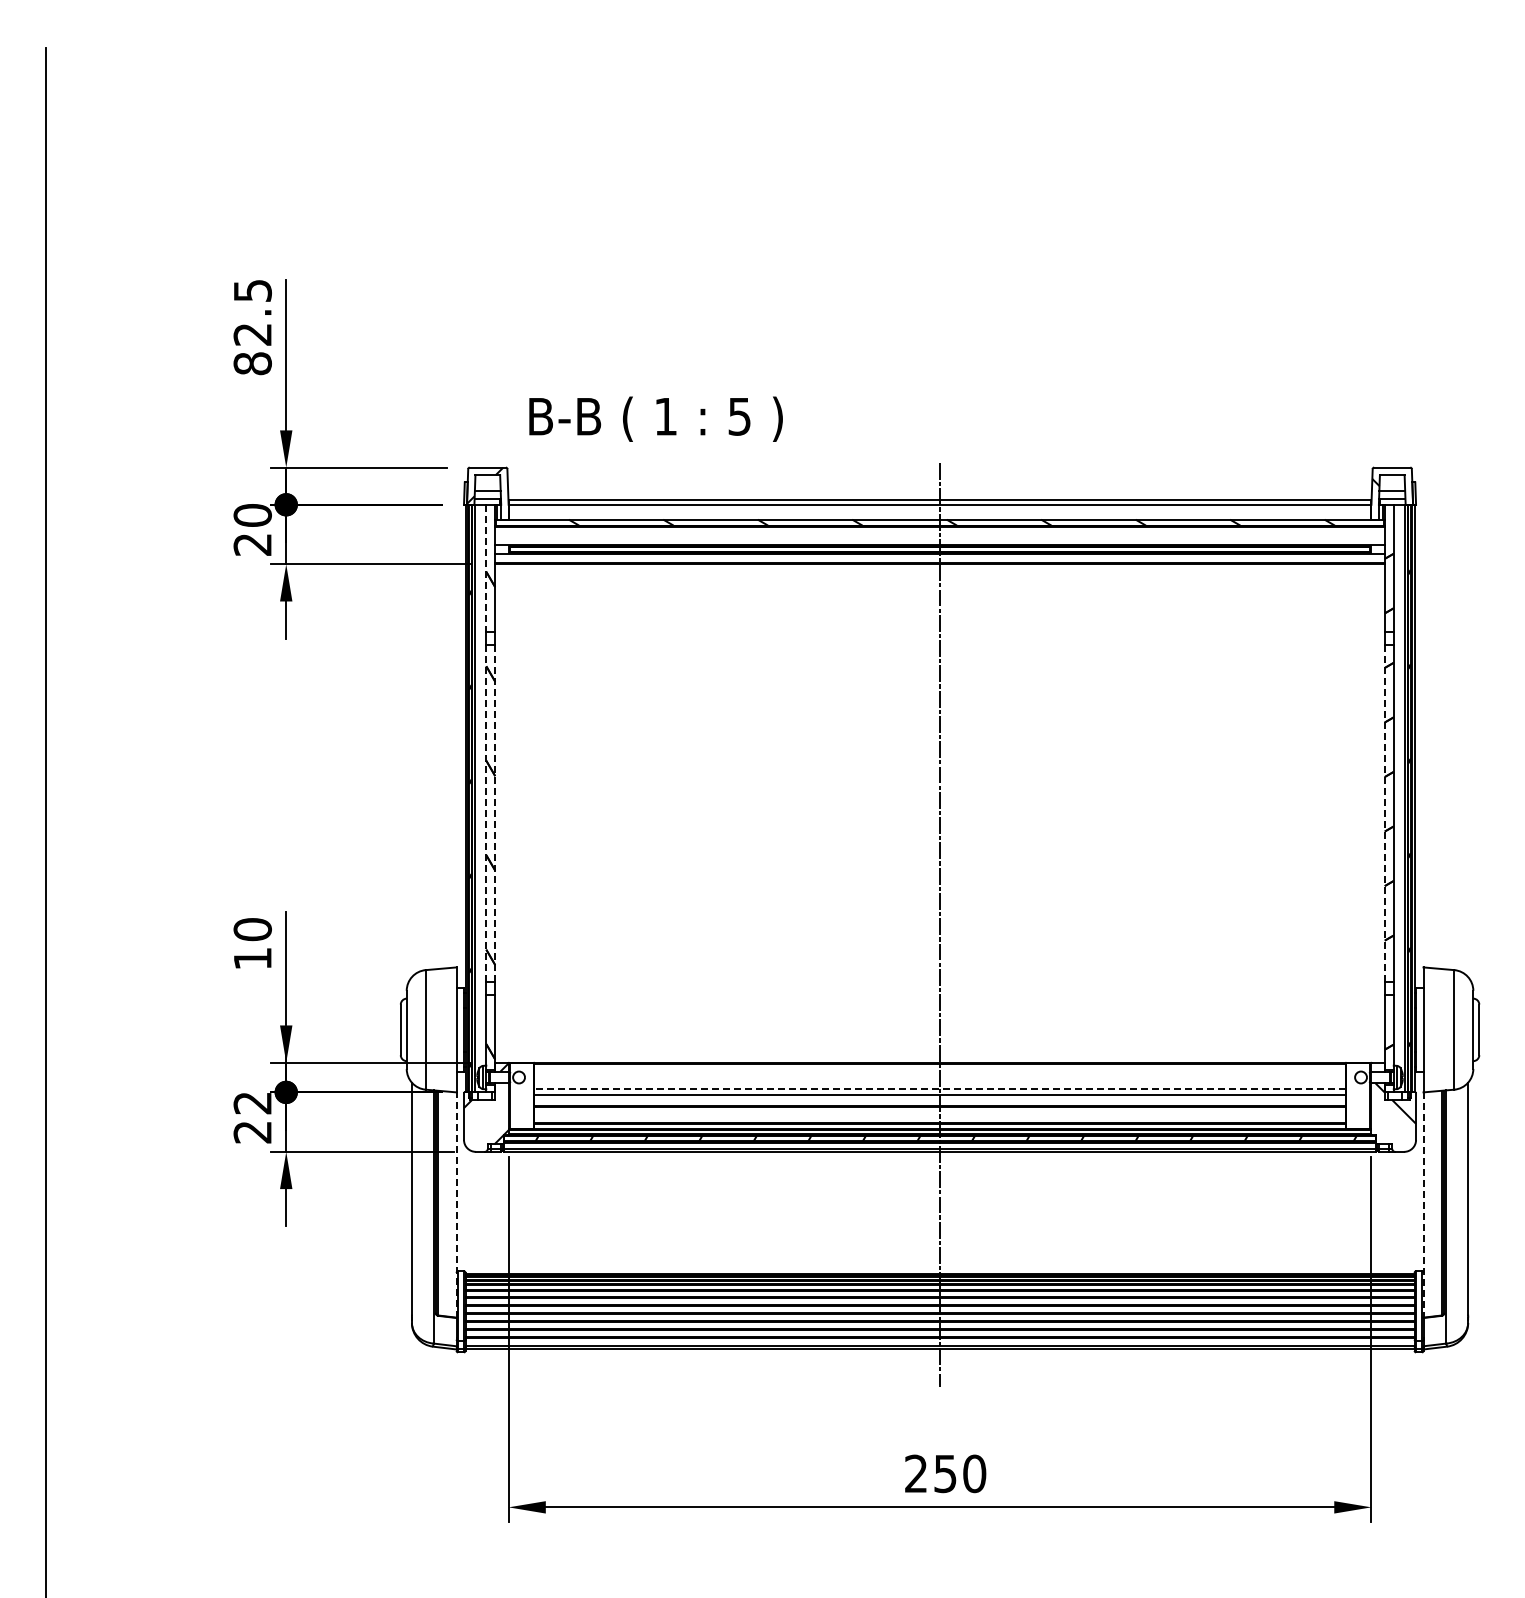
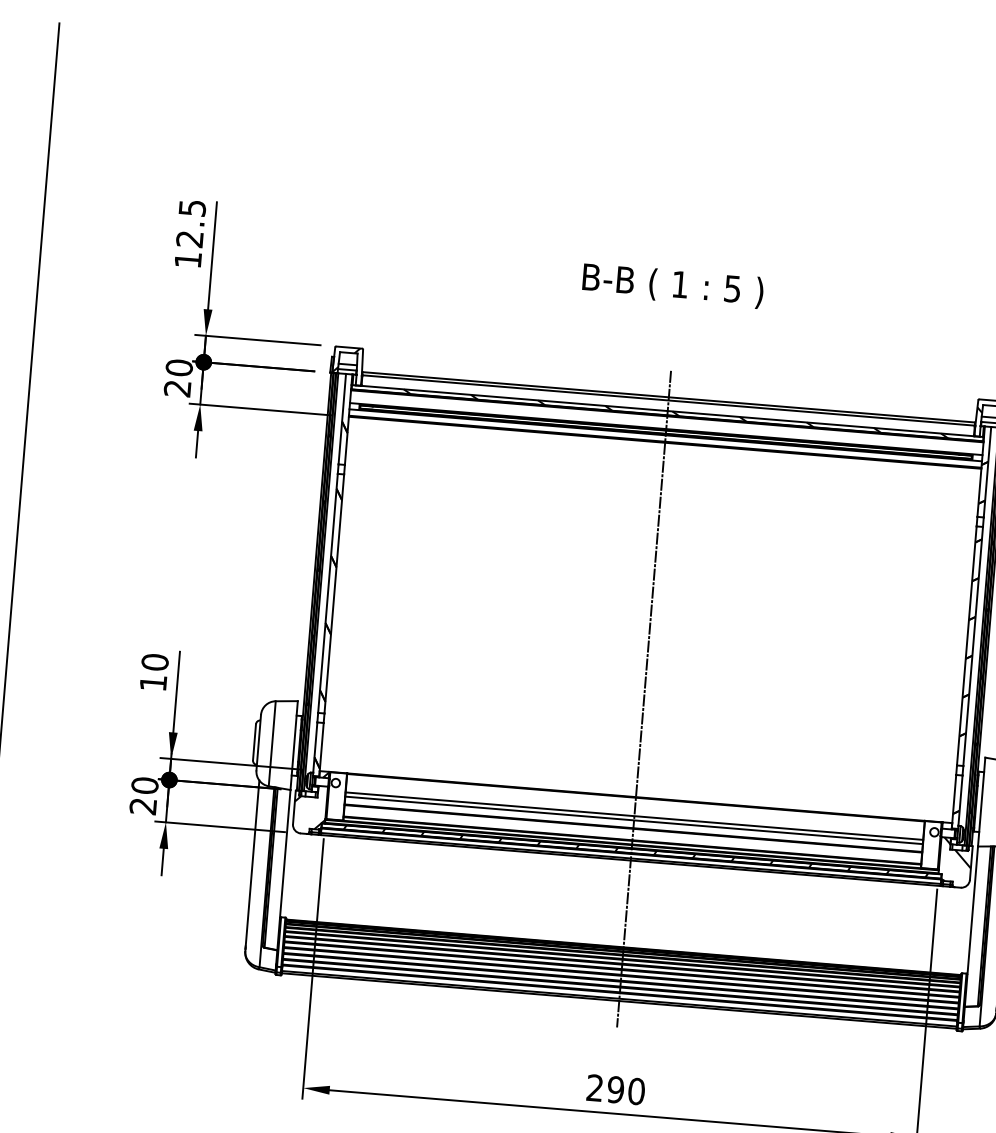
text: (252, 363) -> (188, 259), 82.5 -> 12.5
text: (655, 418) -> (672, 285), moved
line: (486, 568) -> (342, 419), dashed -> solid
line: (495, 812) -> (334, 593), dashed -> solid
line: (486, 813) -> (328, 593), dashed -> solid
line: (1384, 813) -> (966, 645), dashed -> solid
line: (939, 1089) -> (634, 816), dashed -> solid
text: (252, 1102) -> (144, 785), 22 -> 20
line: (456, 1205) -> (283, 870), dashed -> solid
line: (1423, 1205) -> (971, 926), dashed -> solid
text: (944, 1473) -> (615, 1089), 250 -> 290

